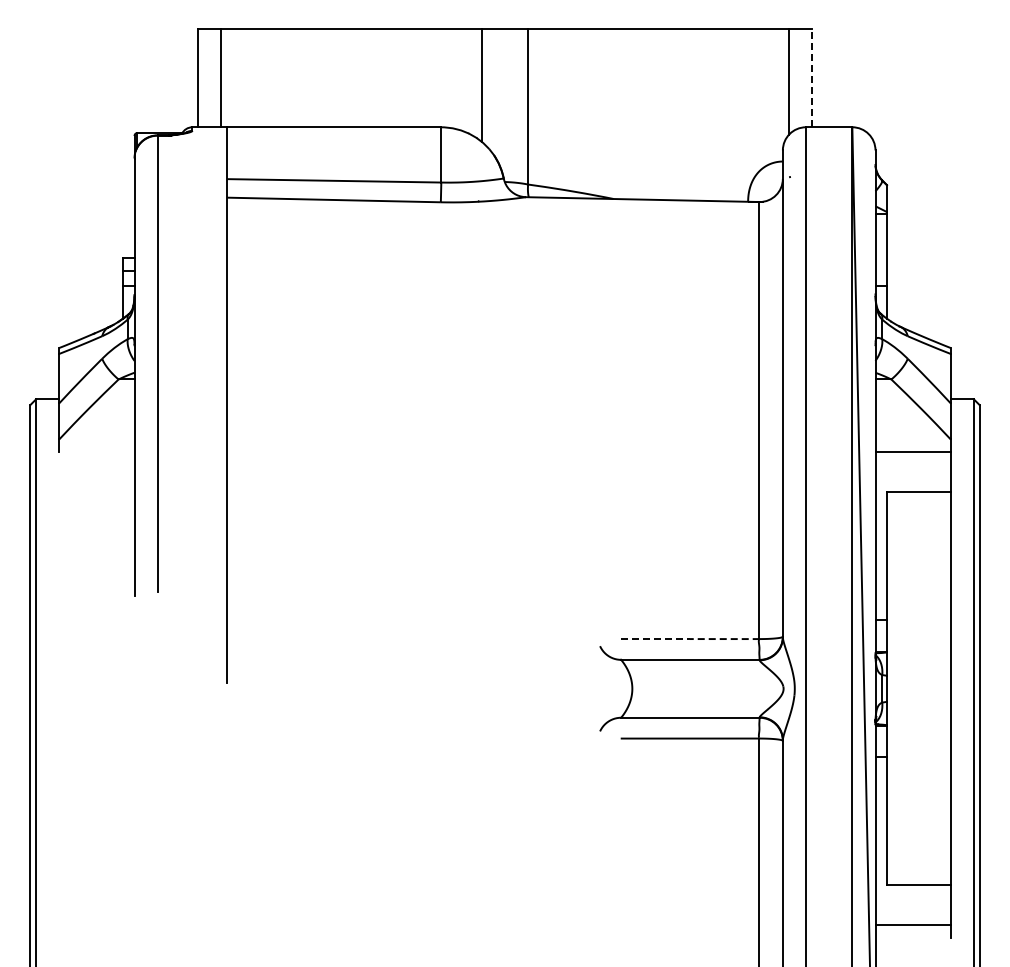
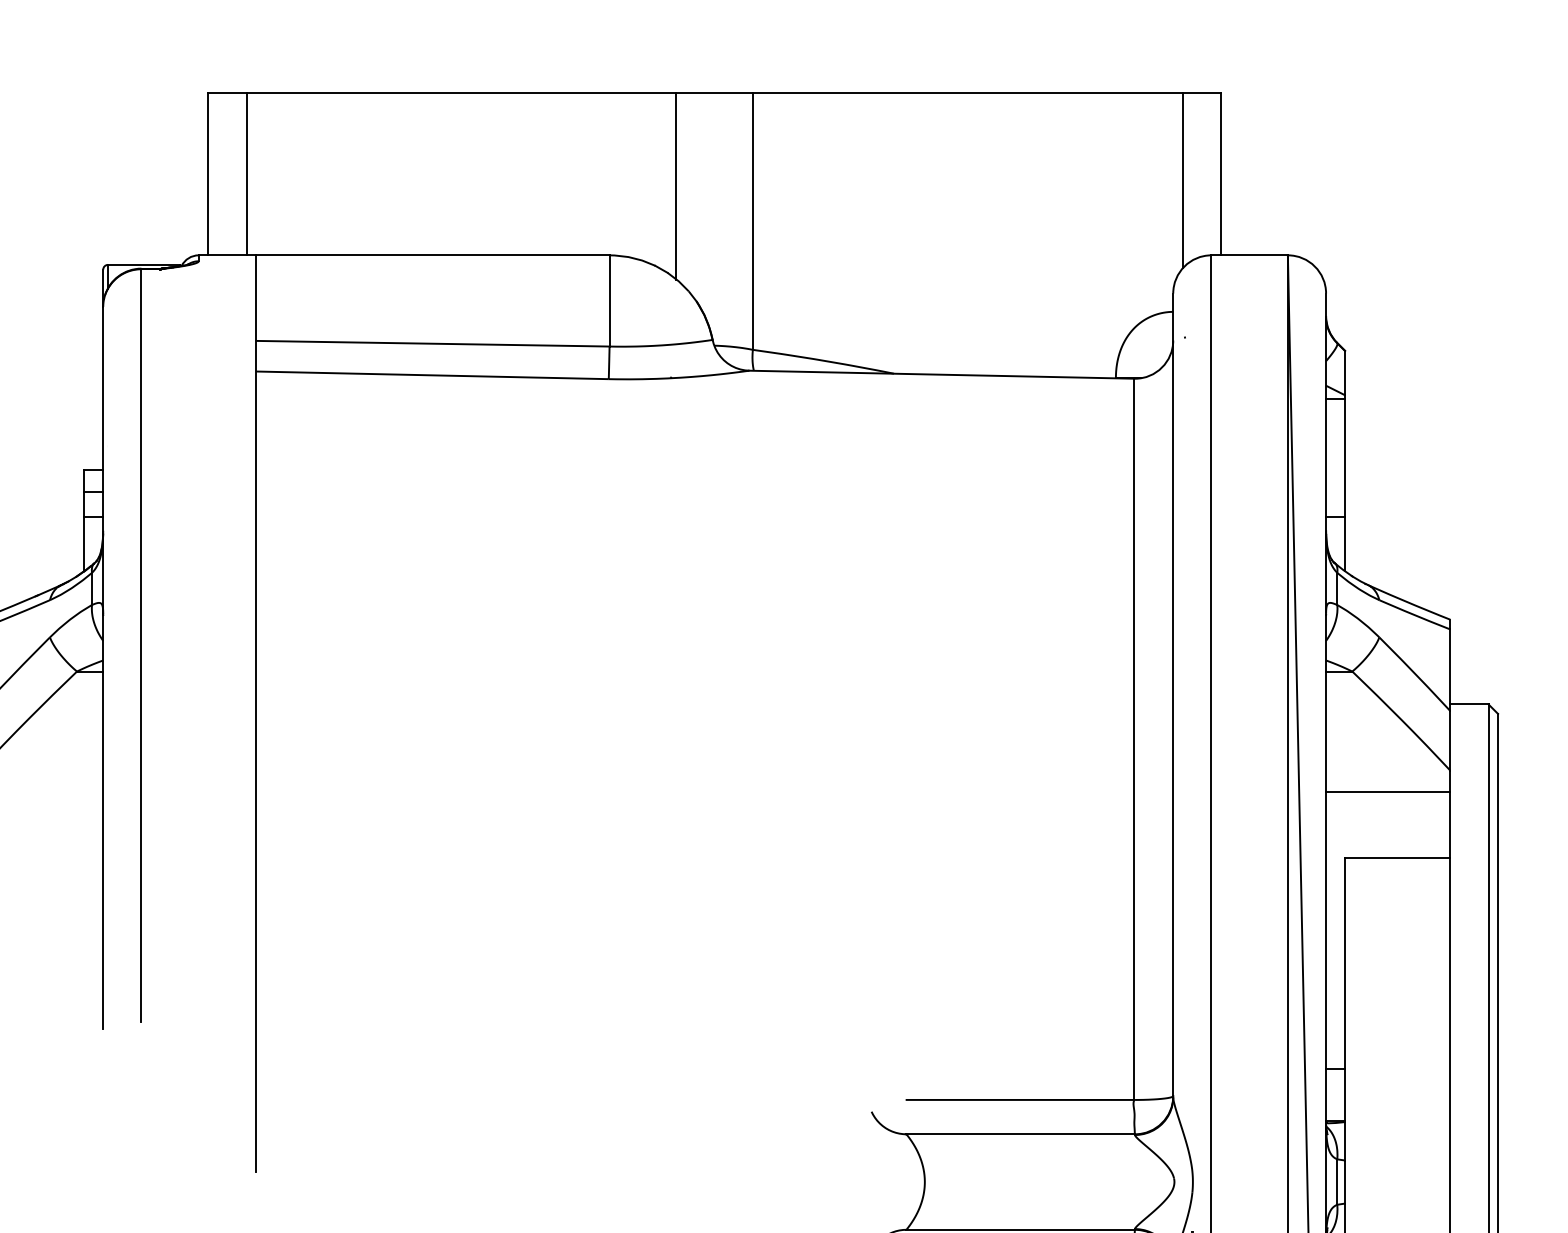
line: (811, 77) -> (1220, 173), dashed -> solid
line: (689, 639) -> (1019, 1100), dashed -> solid

